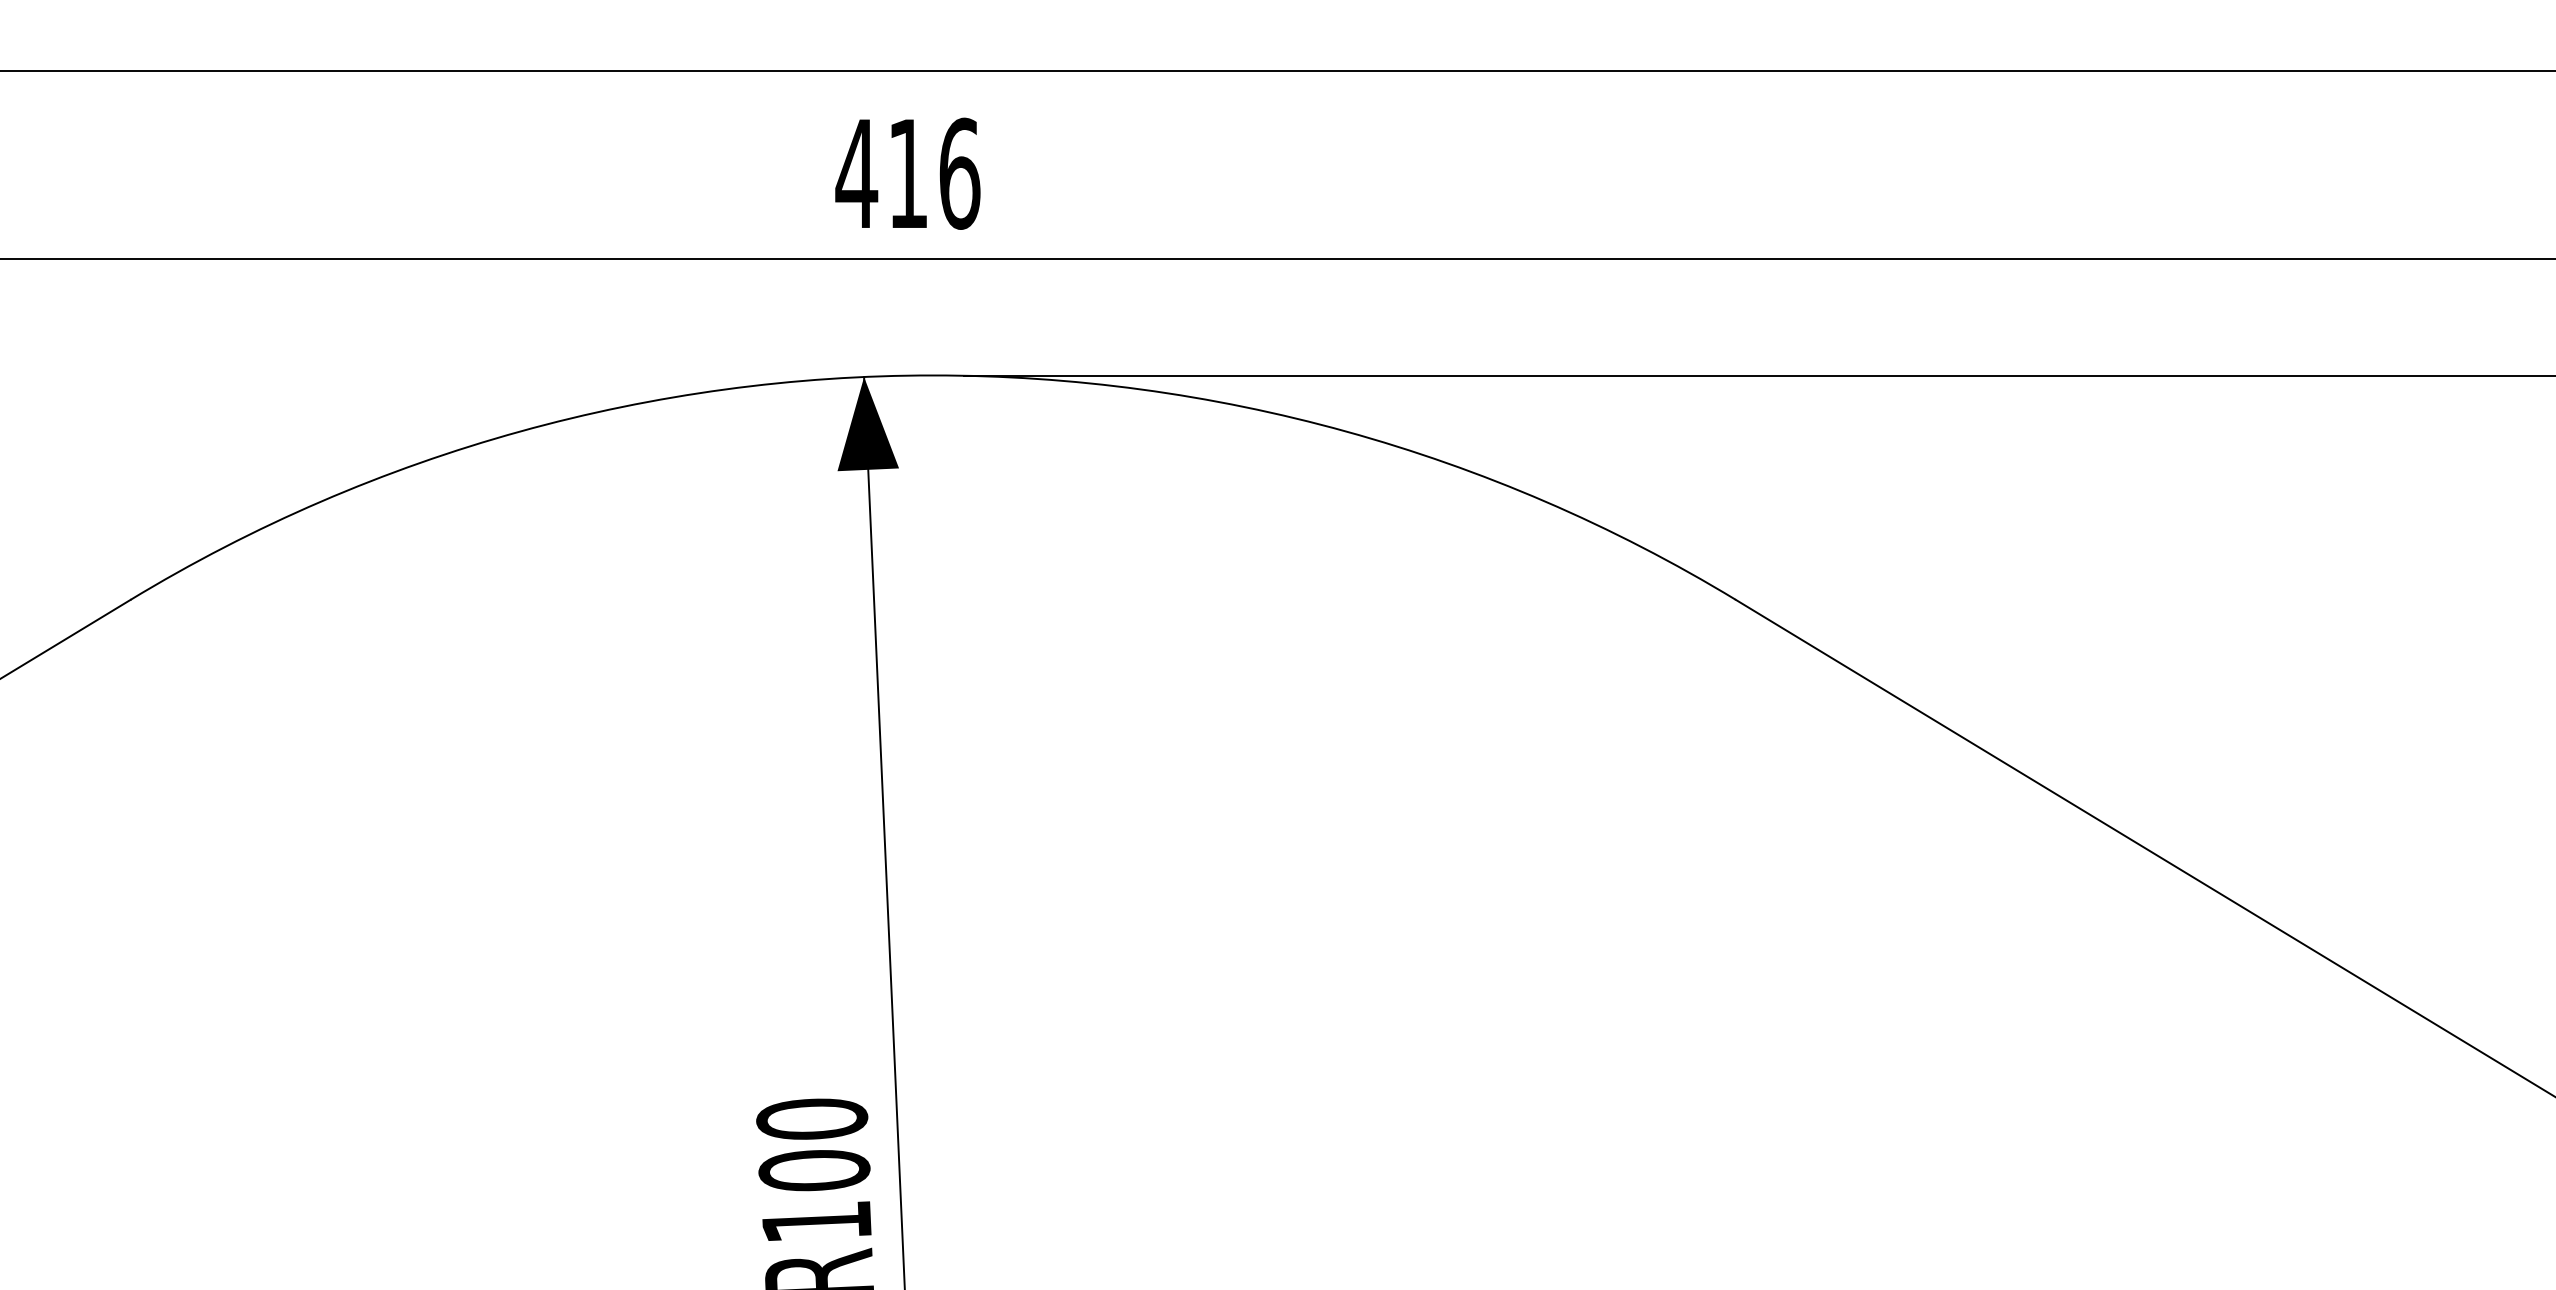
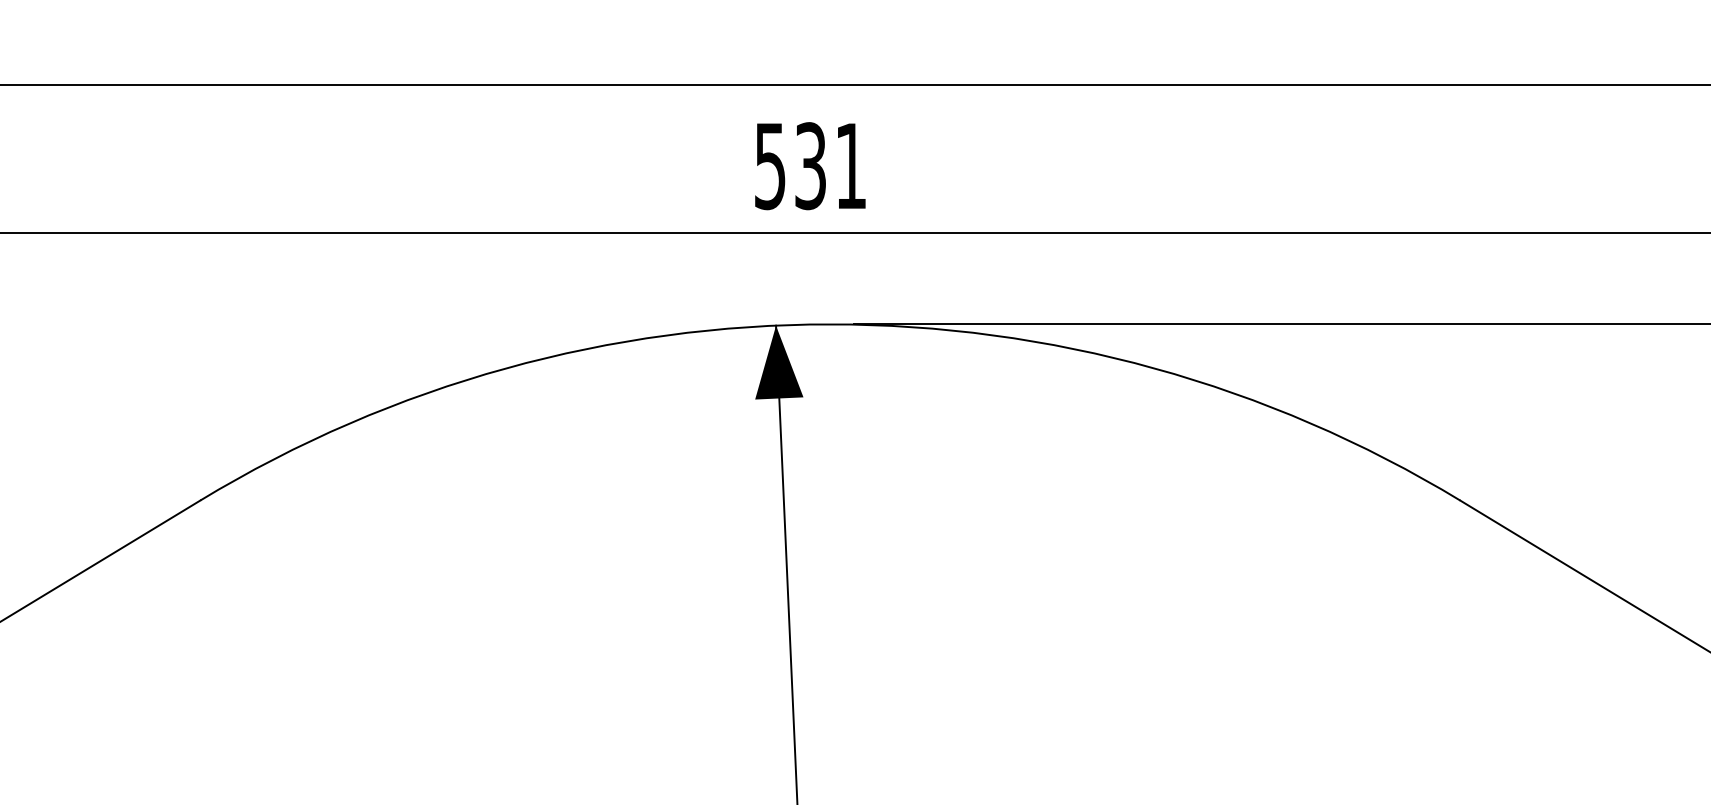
text: (907, 173) -> (810, 165), 416 -> 531

